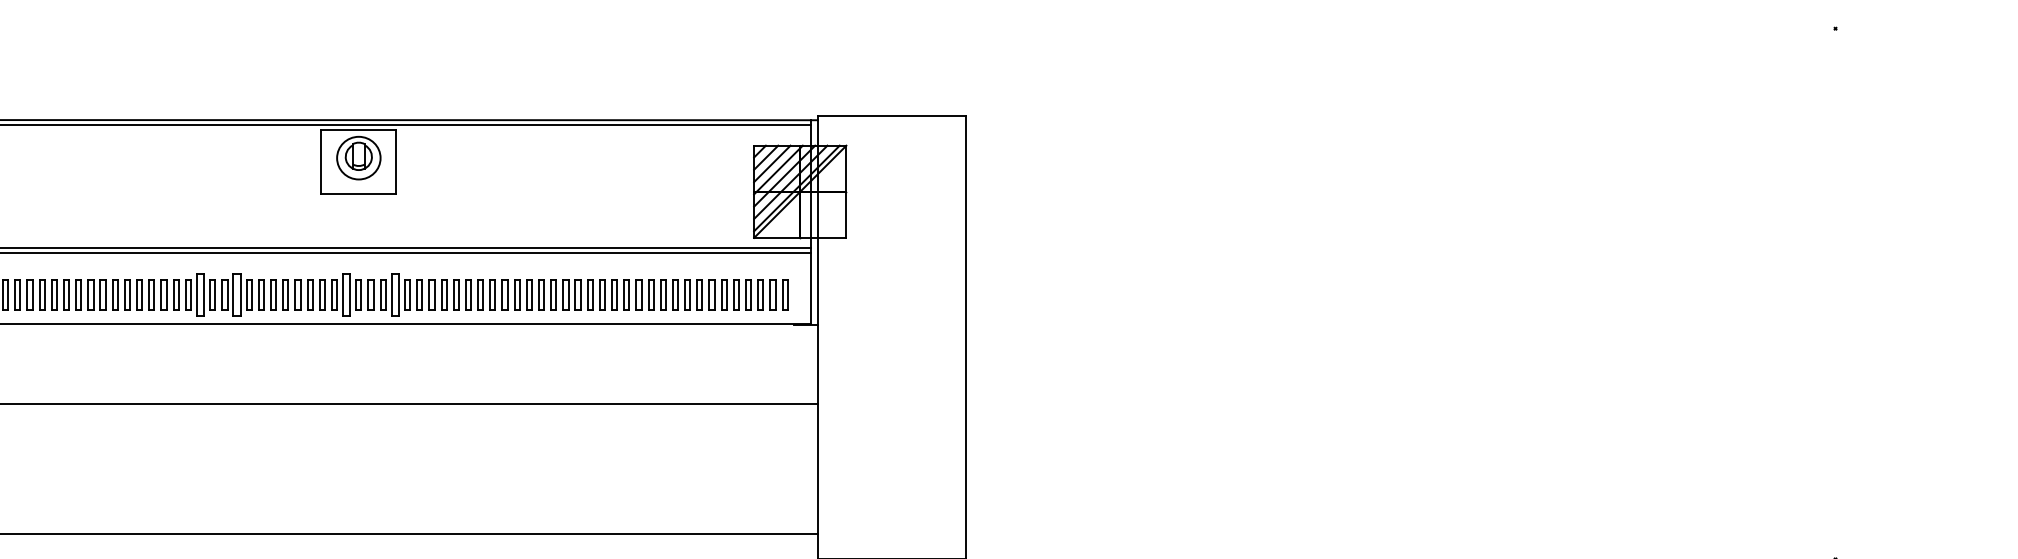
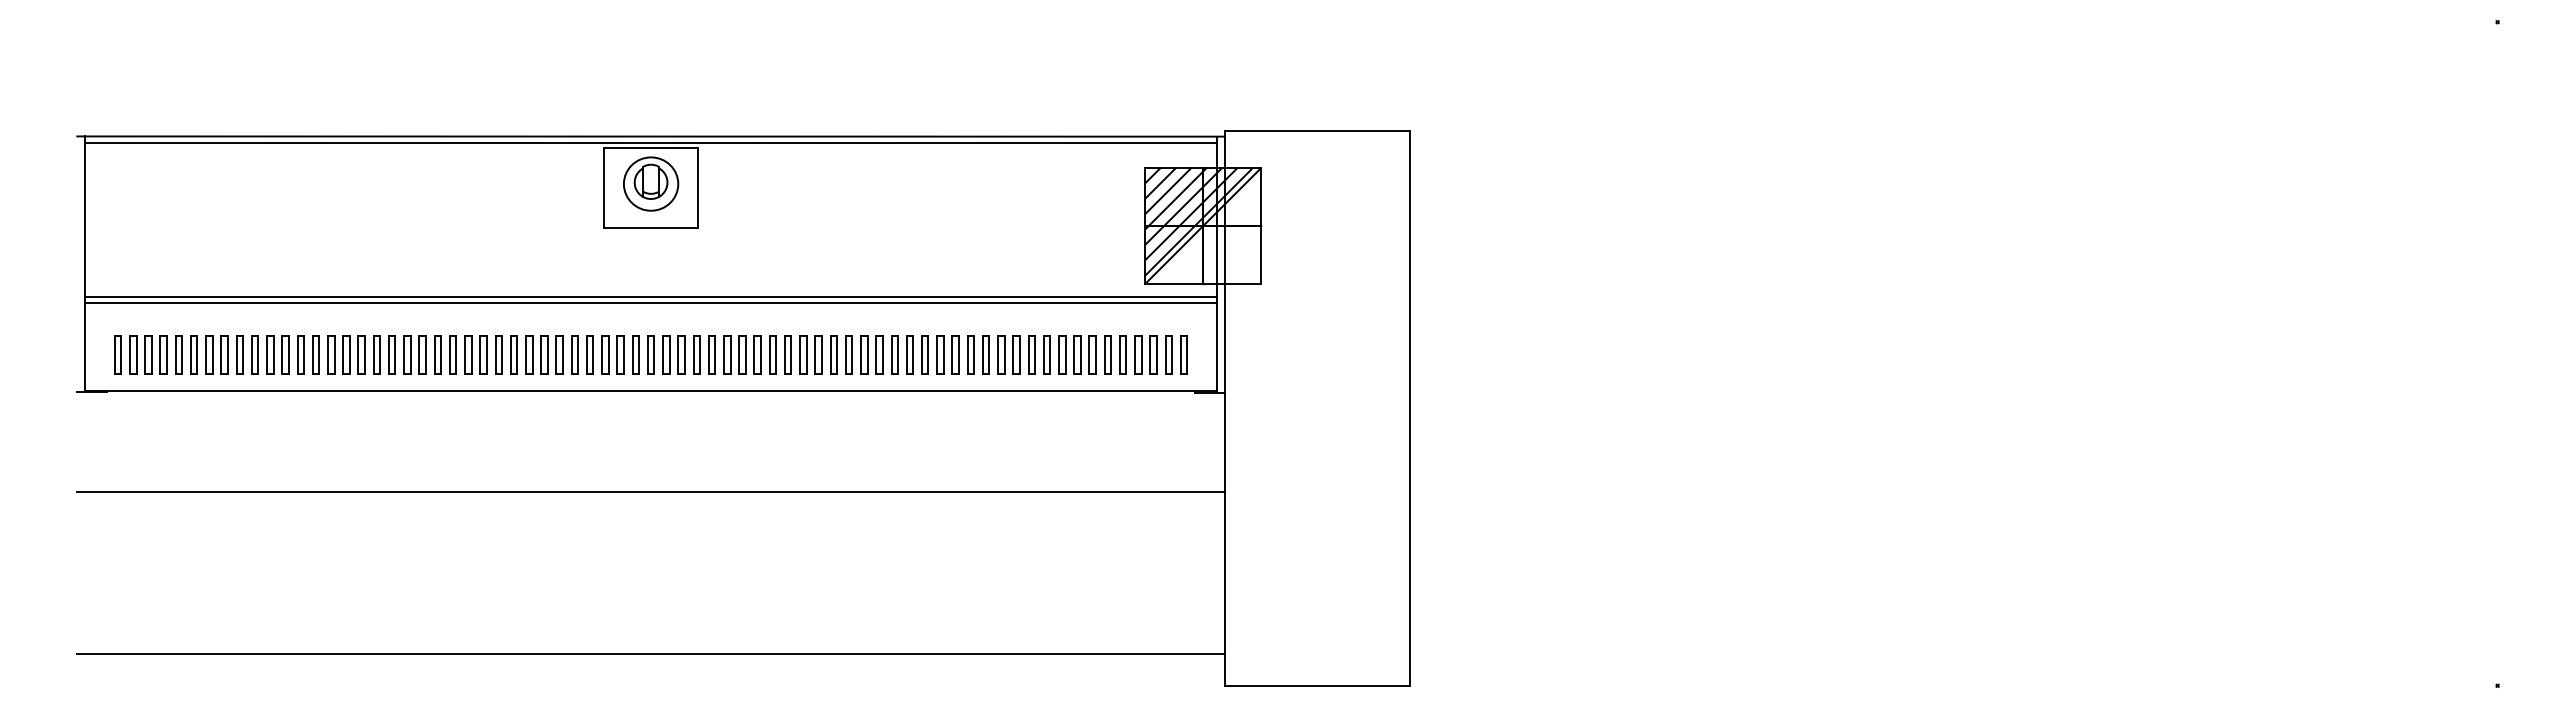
part: (200, 294) -> (452, 354), size x0.71
part: (236, 294) -> (498, 354), size x0.71
part: (346, 294) -> (635, 354), size x0.71
part: (395, 294) -> (696, 354), size x0.71

